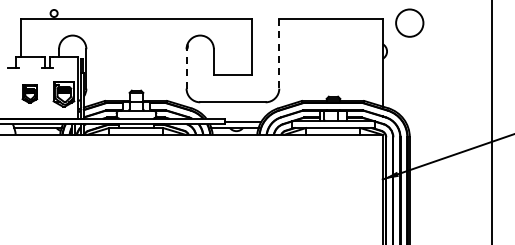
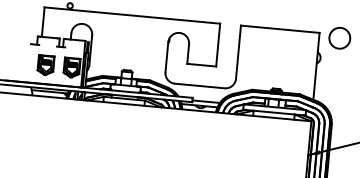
line: (279, 54) -> (238, 52), dashed -> solid
line: (186, 68) -> (166, 57), dashed -> solid
part: (29, 93) -> (45, 64), size x1.43

